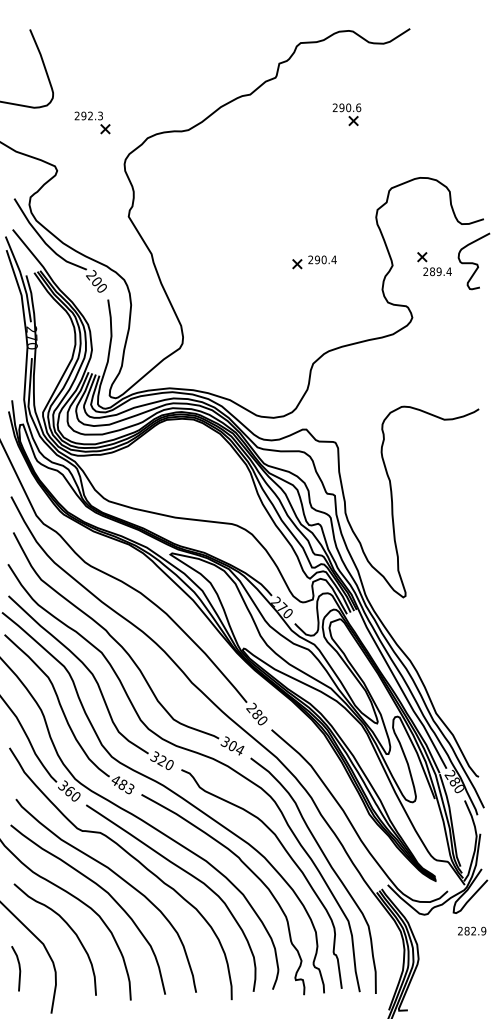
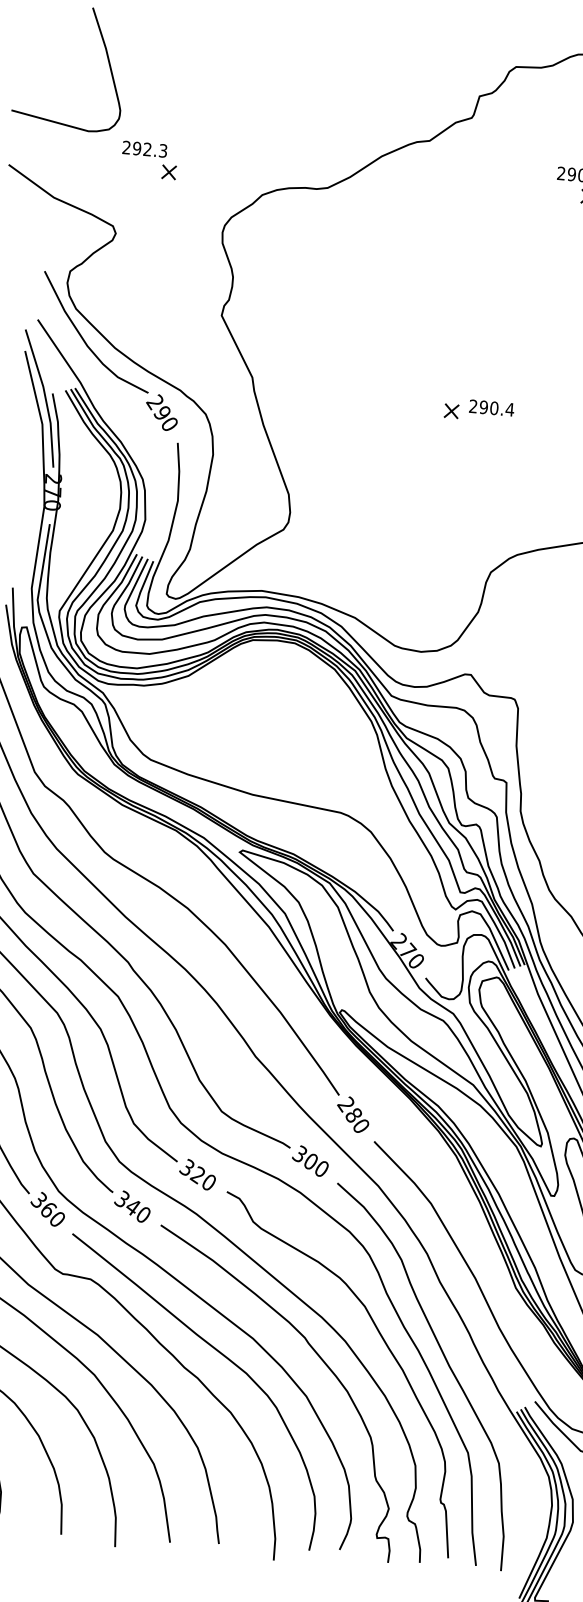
part: (92, 122) -> (149, 160), moved
part: (314, 262) -> (478, 411), moved
text: (95, 281) -> (160, 412), 200 -> 290
text: (240, 750) -> (322, 1169), 304 -> 300
text: (121, 783) -> (130, 1204), 483 -> 340

